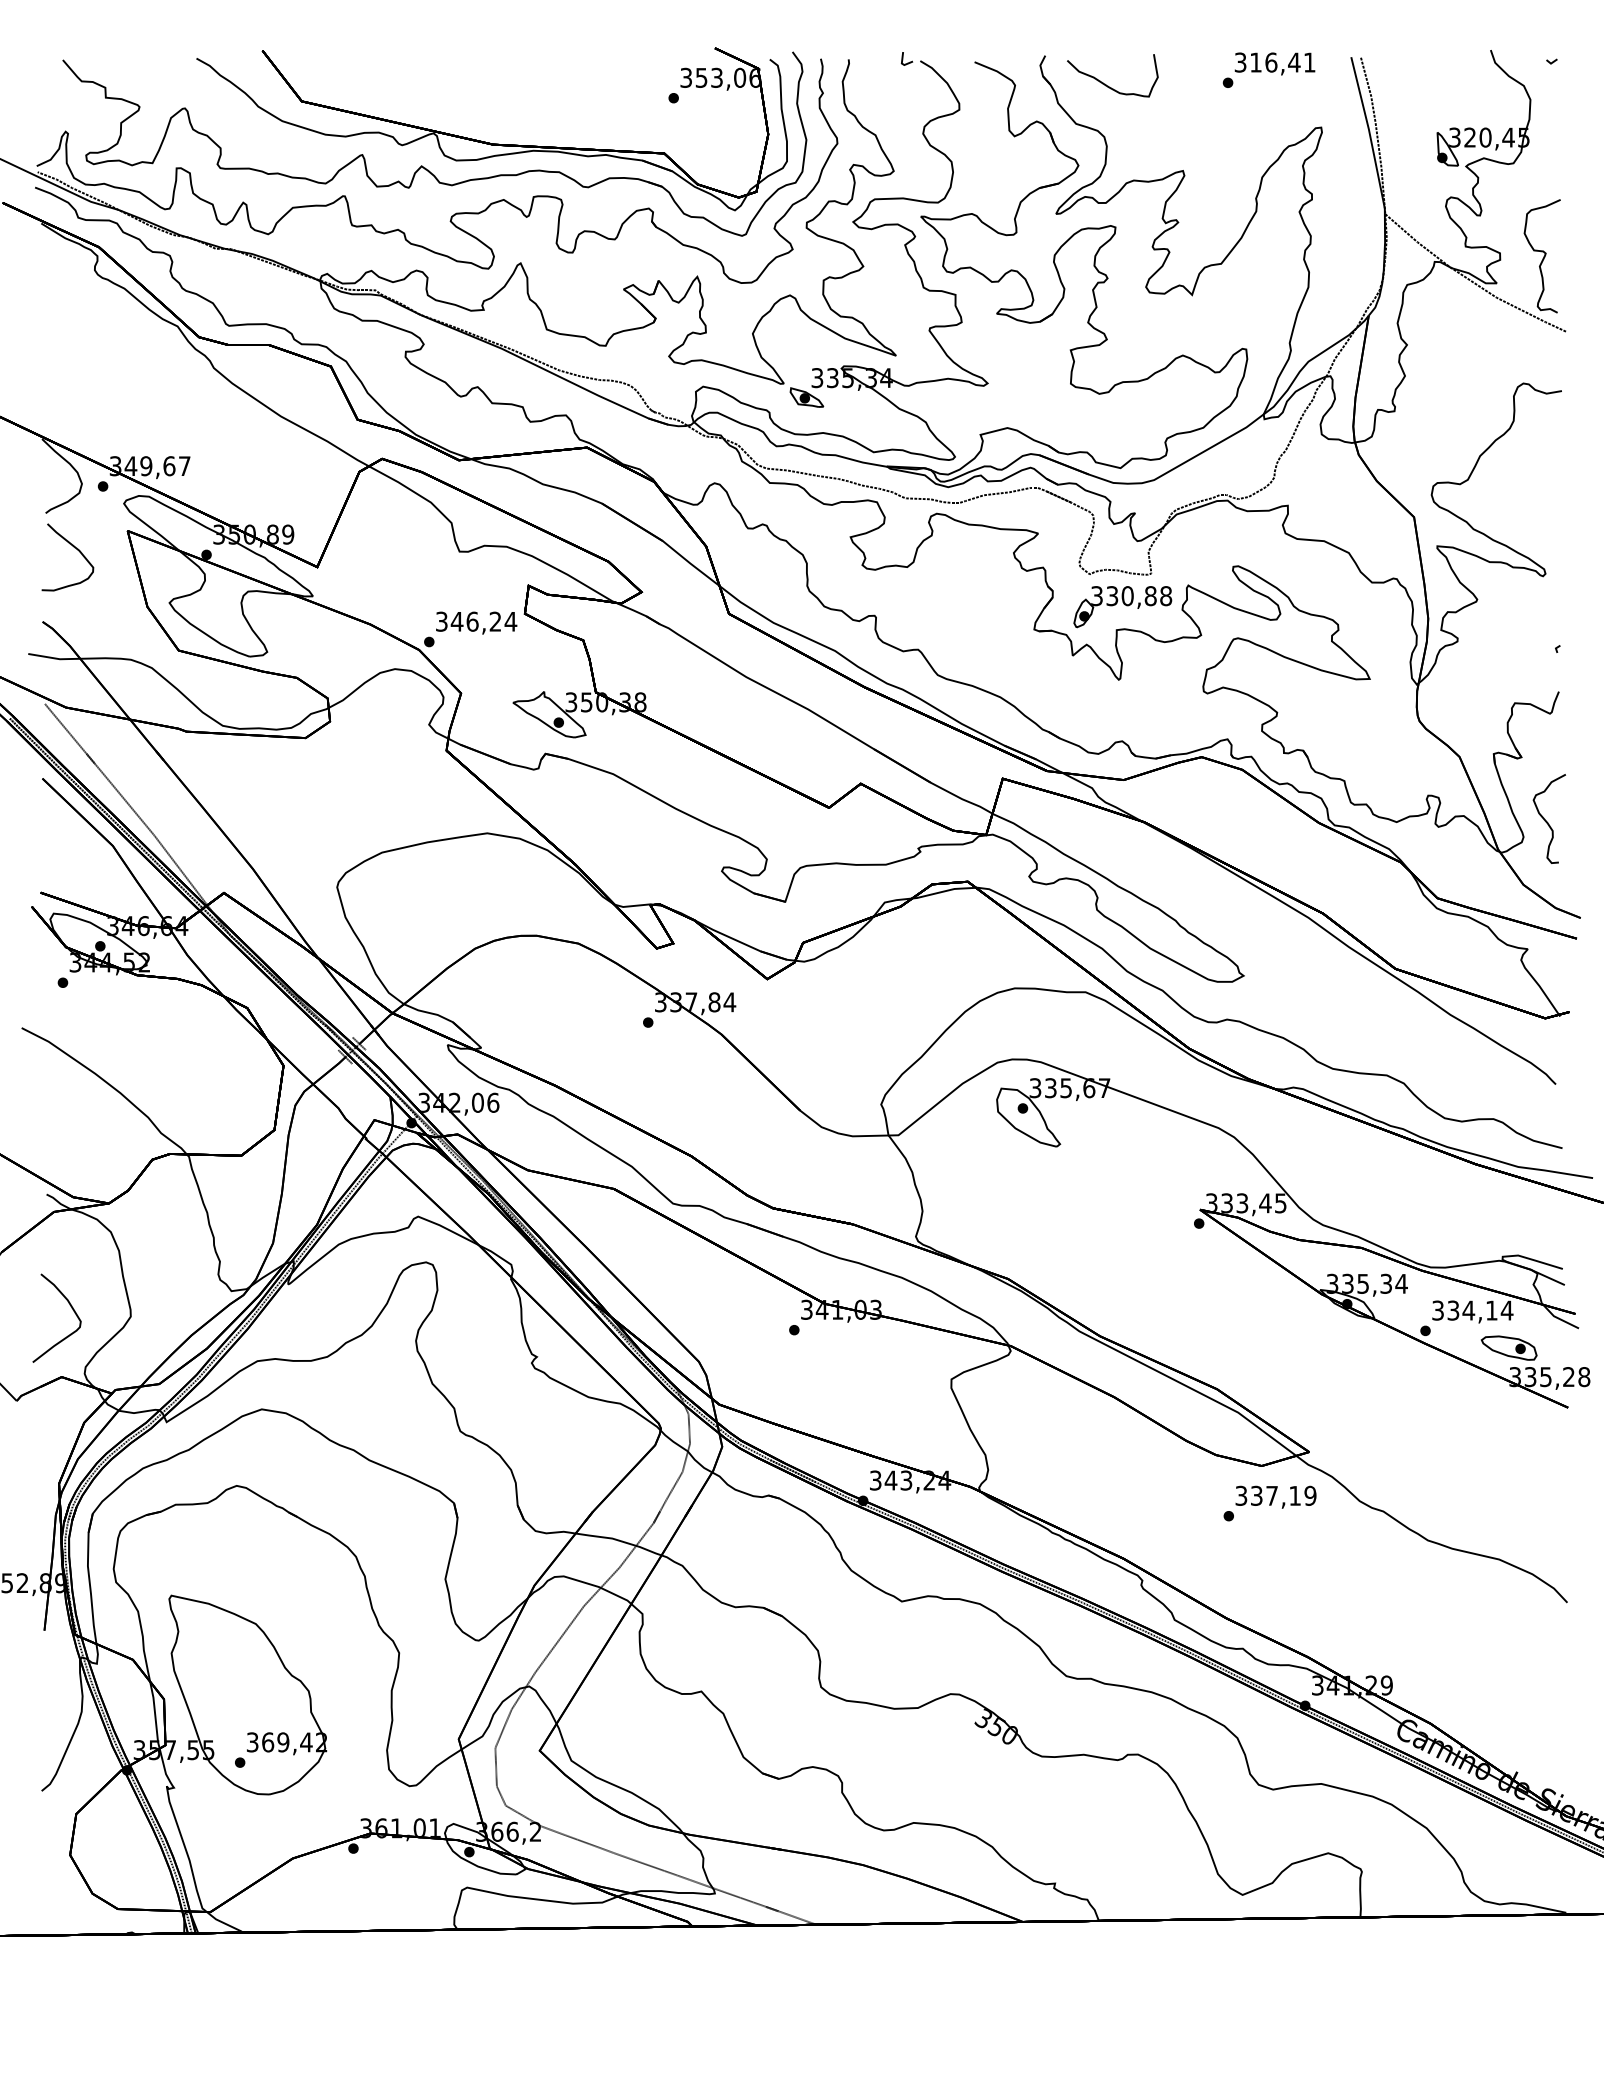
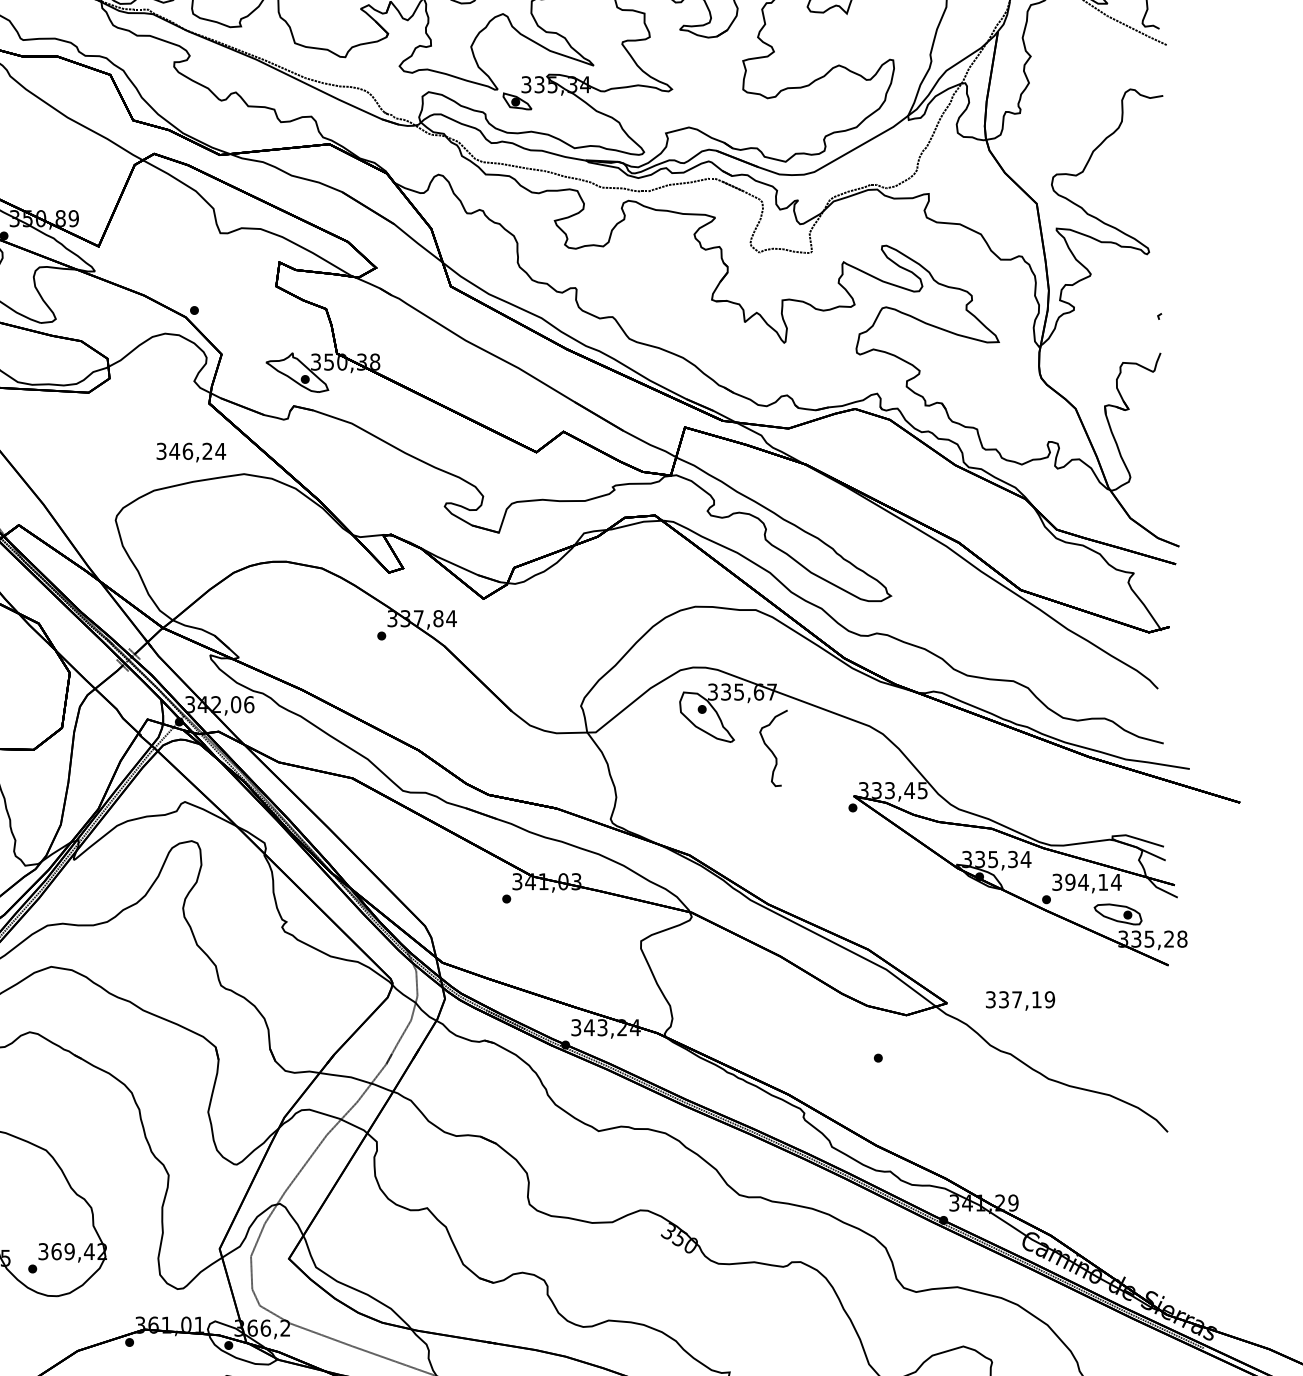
part: (1122, 607) -> (787, 280), removed
text: (476, 622) -> (191, 452), moved
curve: (1546, 820) -> (771, 749), moved
text: (1453, 1310) -> (1070, 882), 334,14 -> 394,14
text: (1275, 1496) -> (1020, 1000), moved

